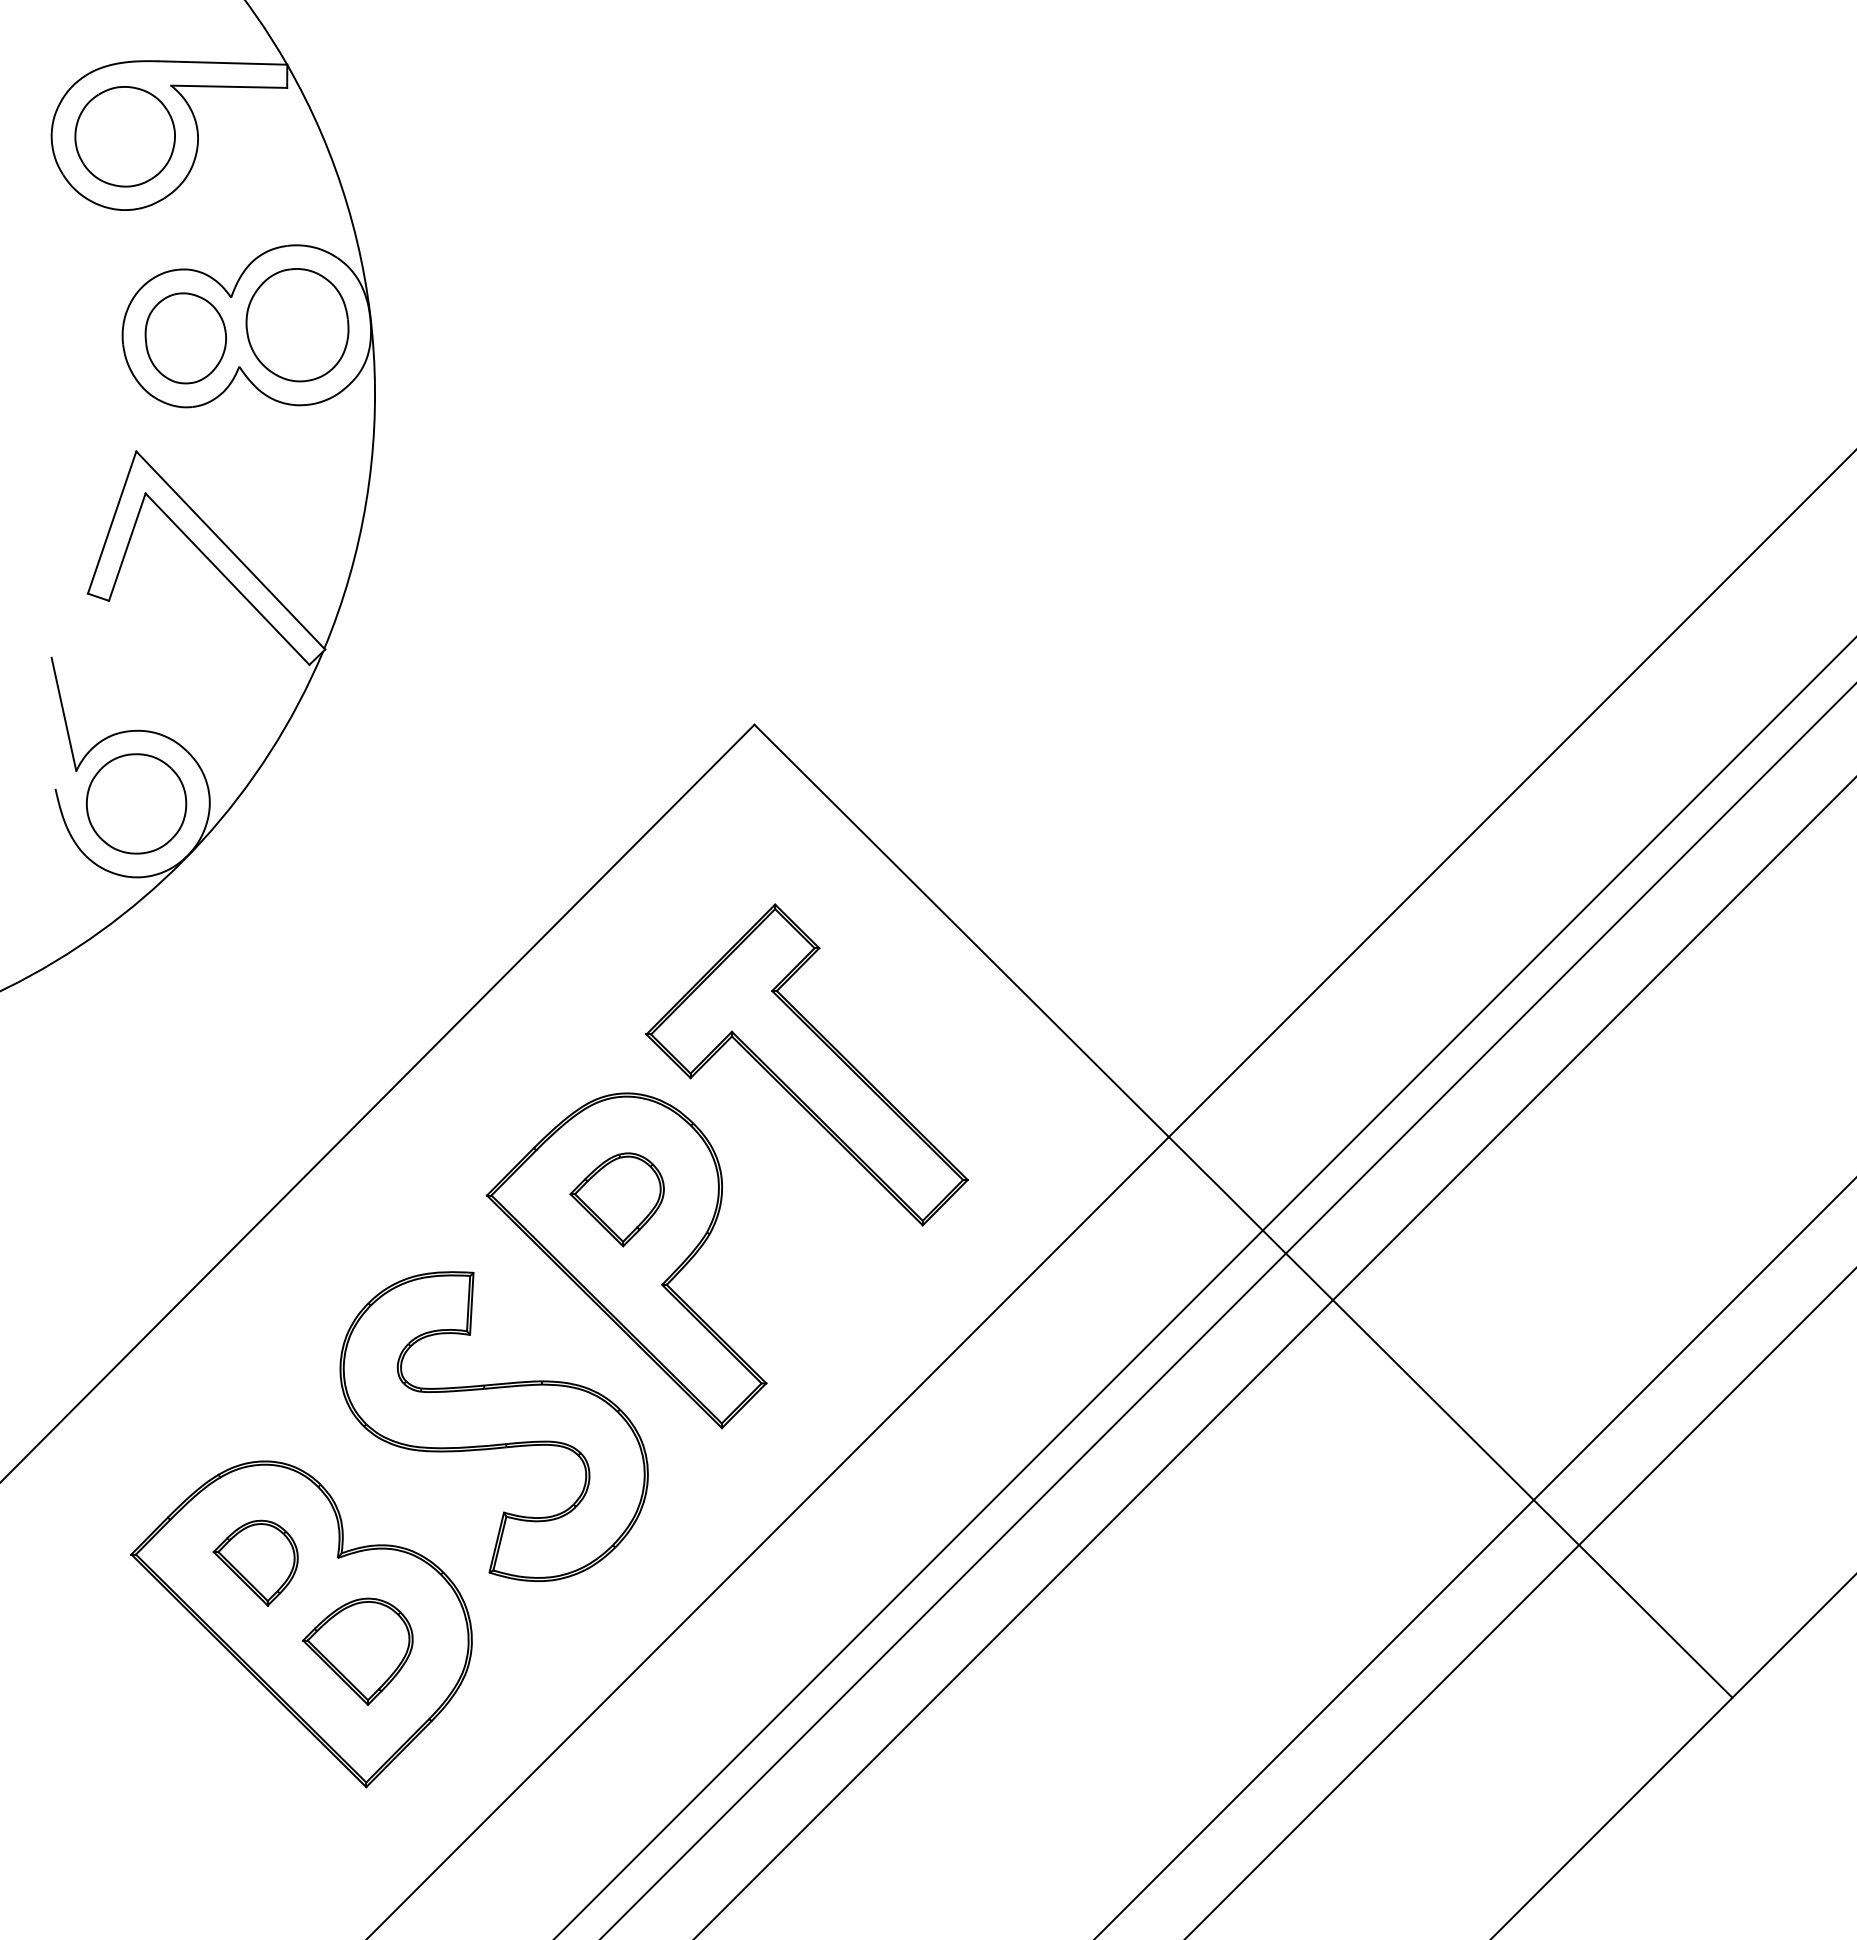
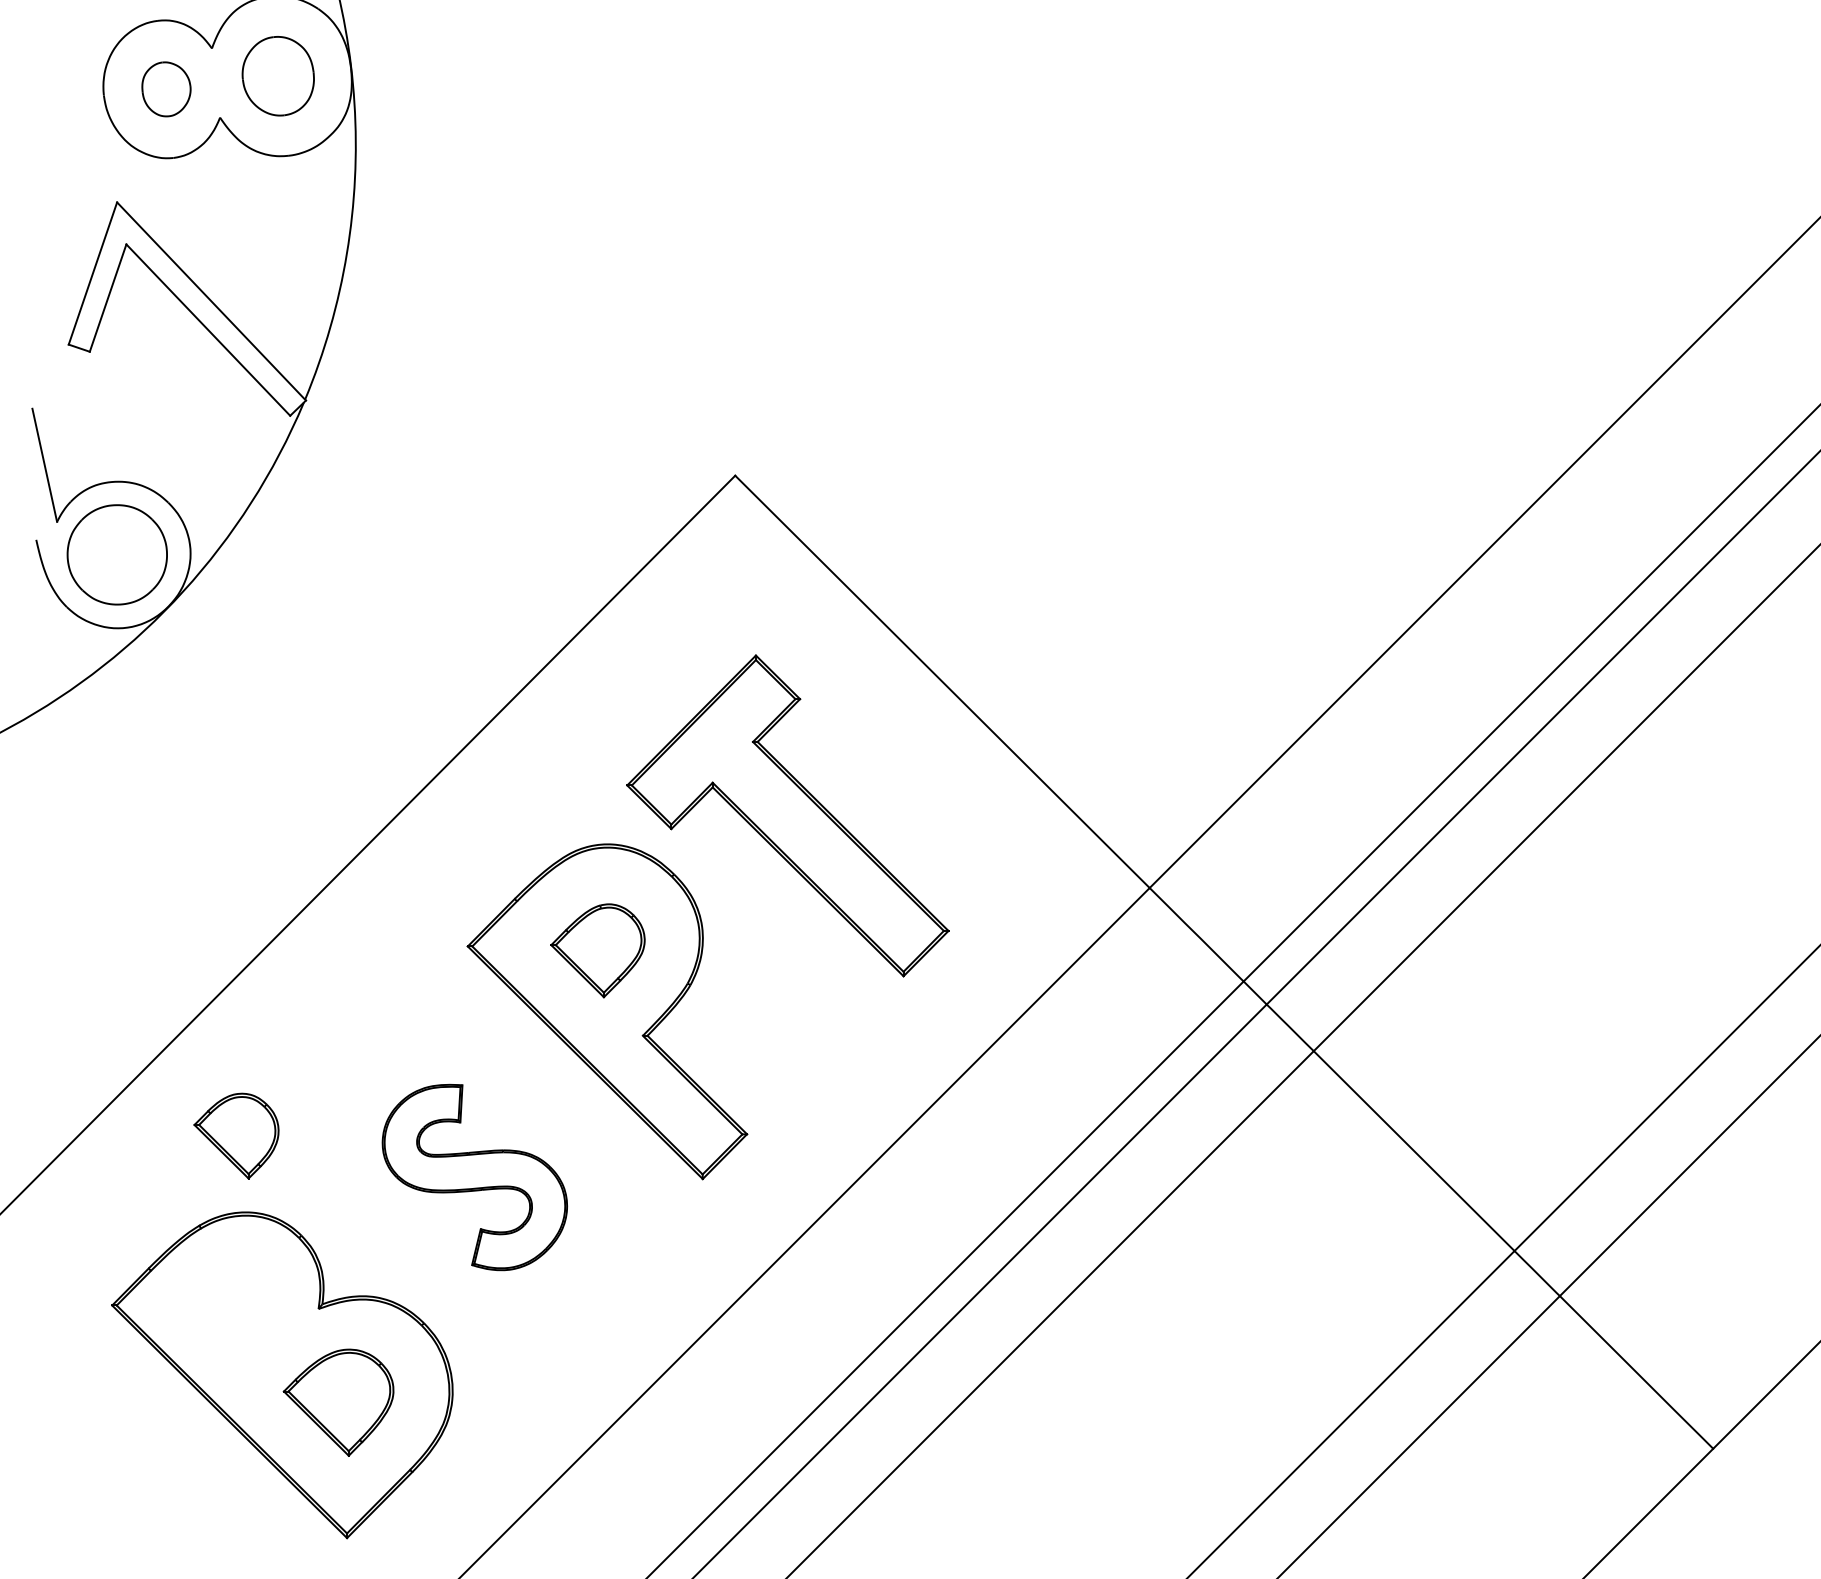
part: (297, 325) -> (278, 76), size x0.7
part: (185, 338) -> (166, 89), size x0.6
part: (493, 1426) -> (474, 1177), size x0.6
part: (255, 1562) -> (236, 1135), moved

